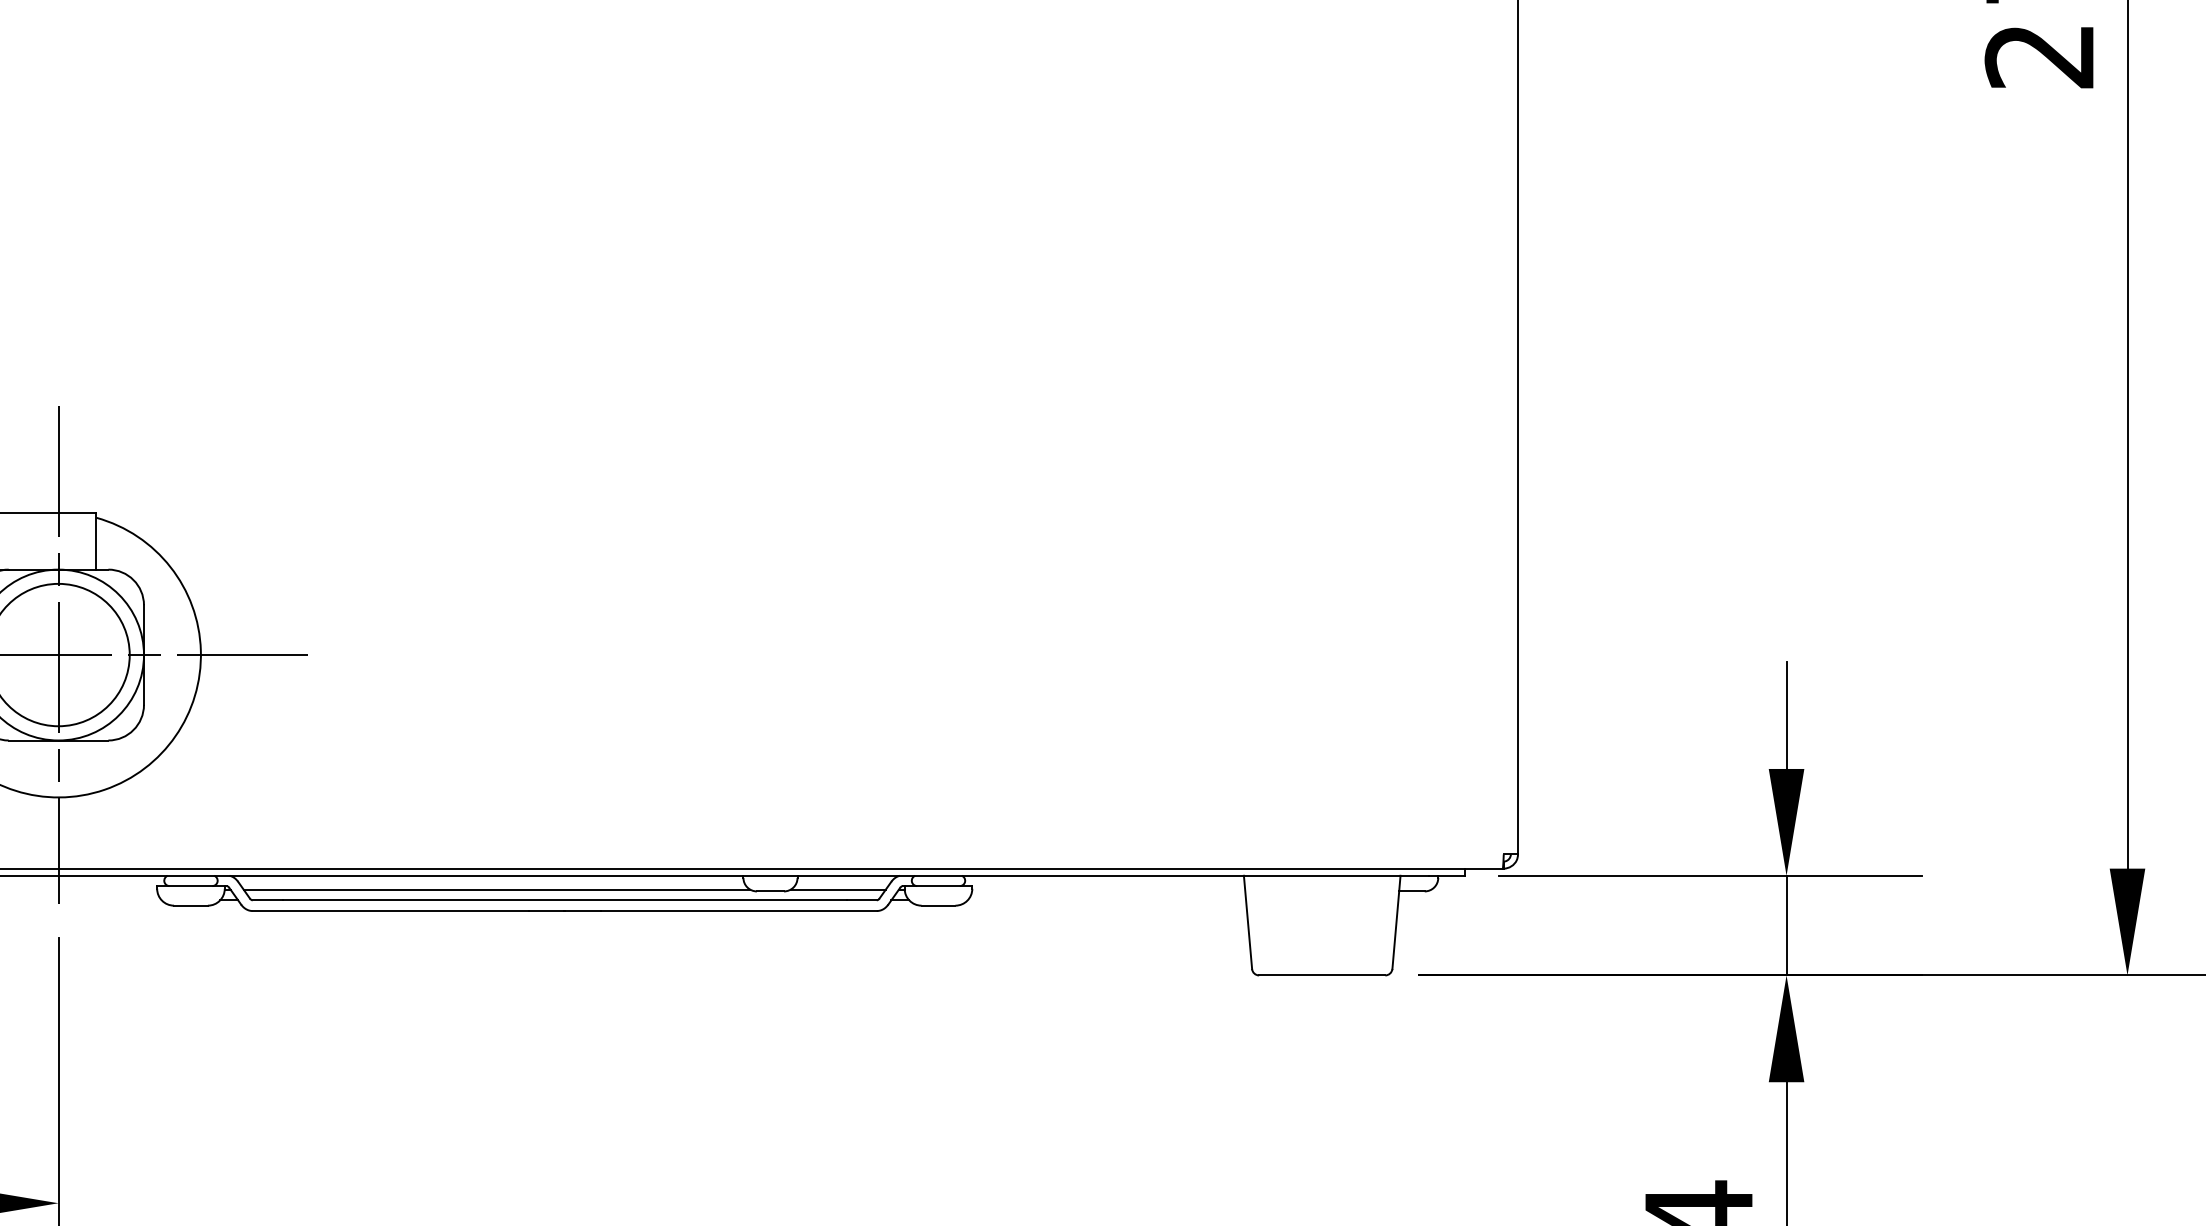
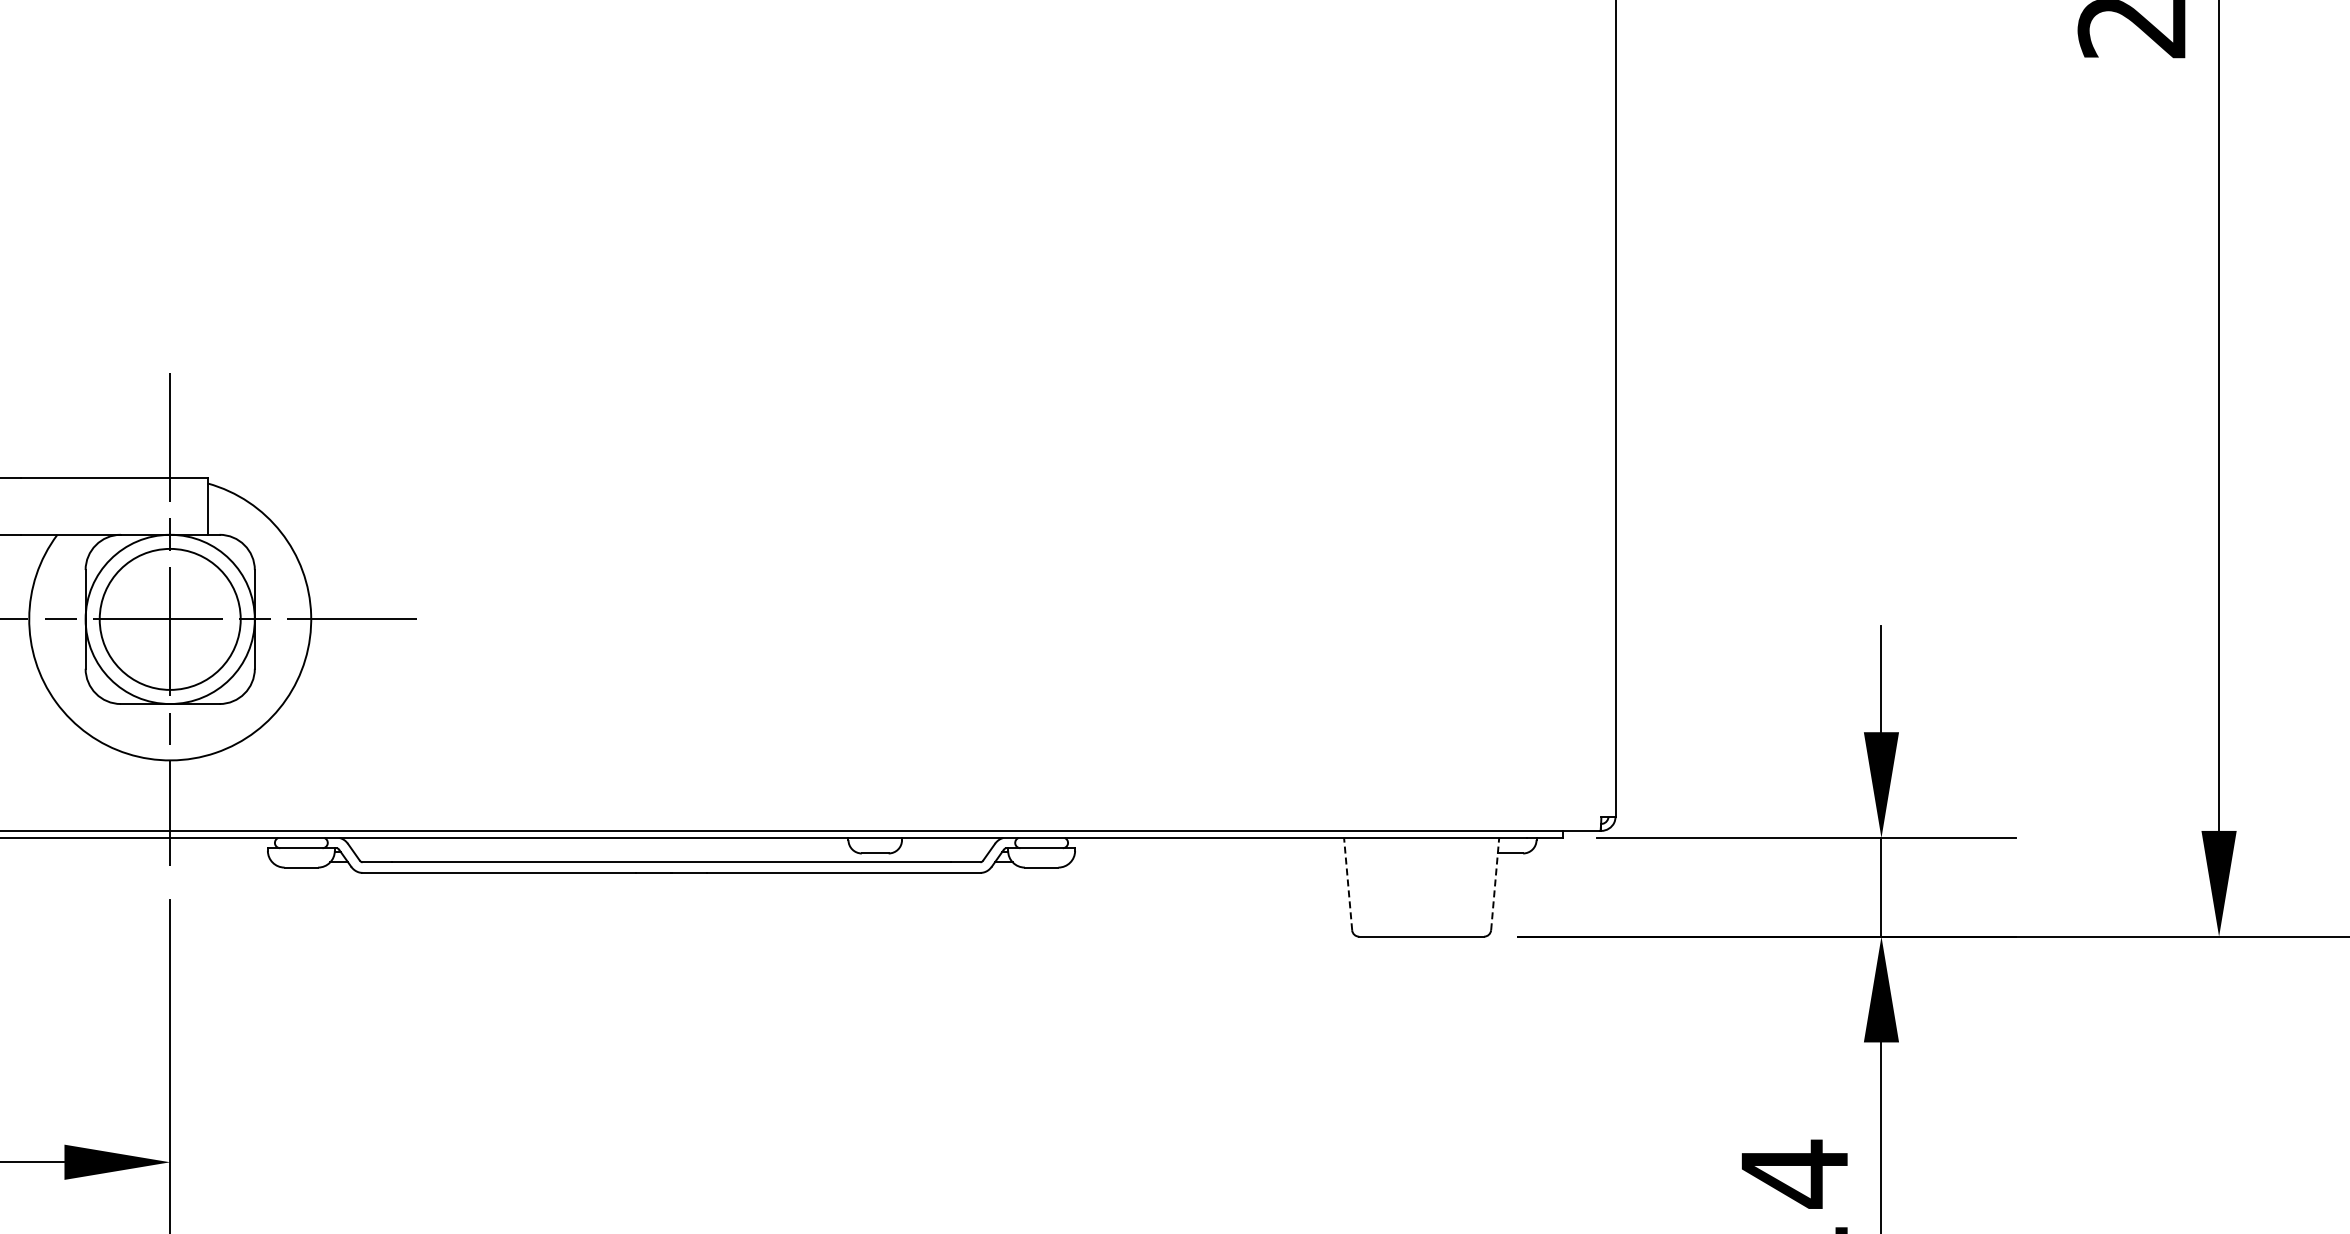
line: (497, 889) -> (604, 851), removed
line: (838, 889) -> (942, 851), removed
line: (1248, 921) -> (1348, 883), solid -> dashed
line: (1396, 921) -> (1495, 883), solid -> dashed

